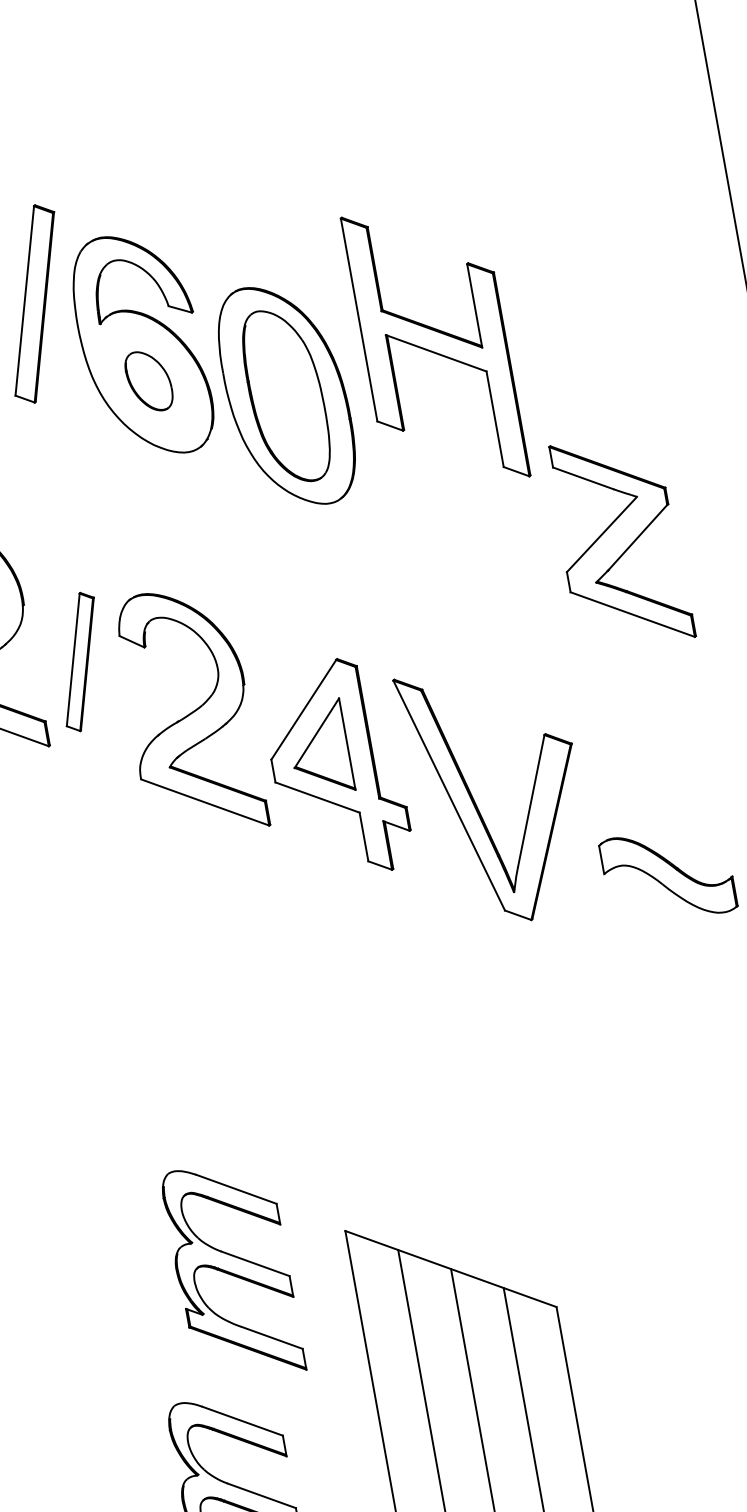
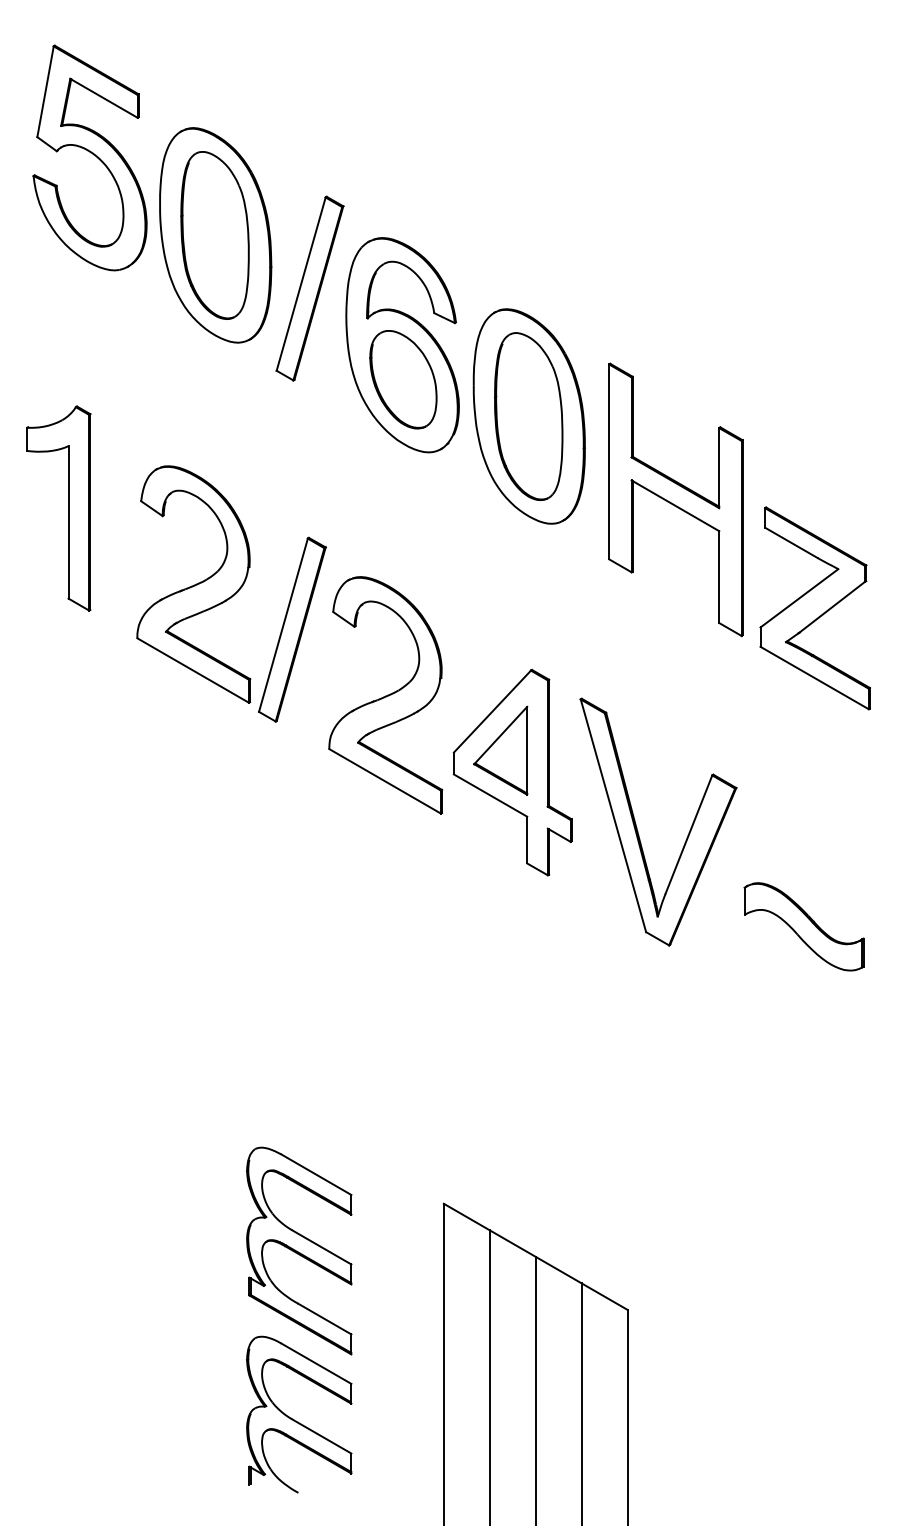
part: (435, 346) -> (675, 499), moved
part: (149, 380) -> (403, 379), size x1.67
part: (80, 661) -> (292, 629), size x1.43
part: (233, 1271) -> (299, 1250), moved

